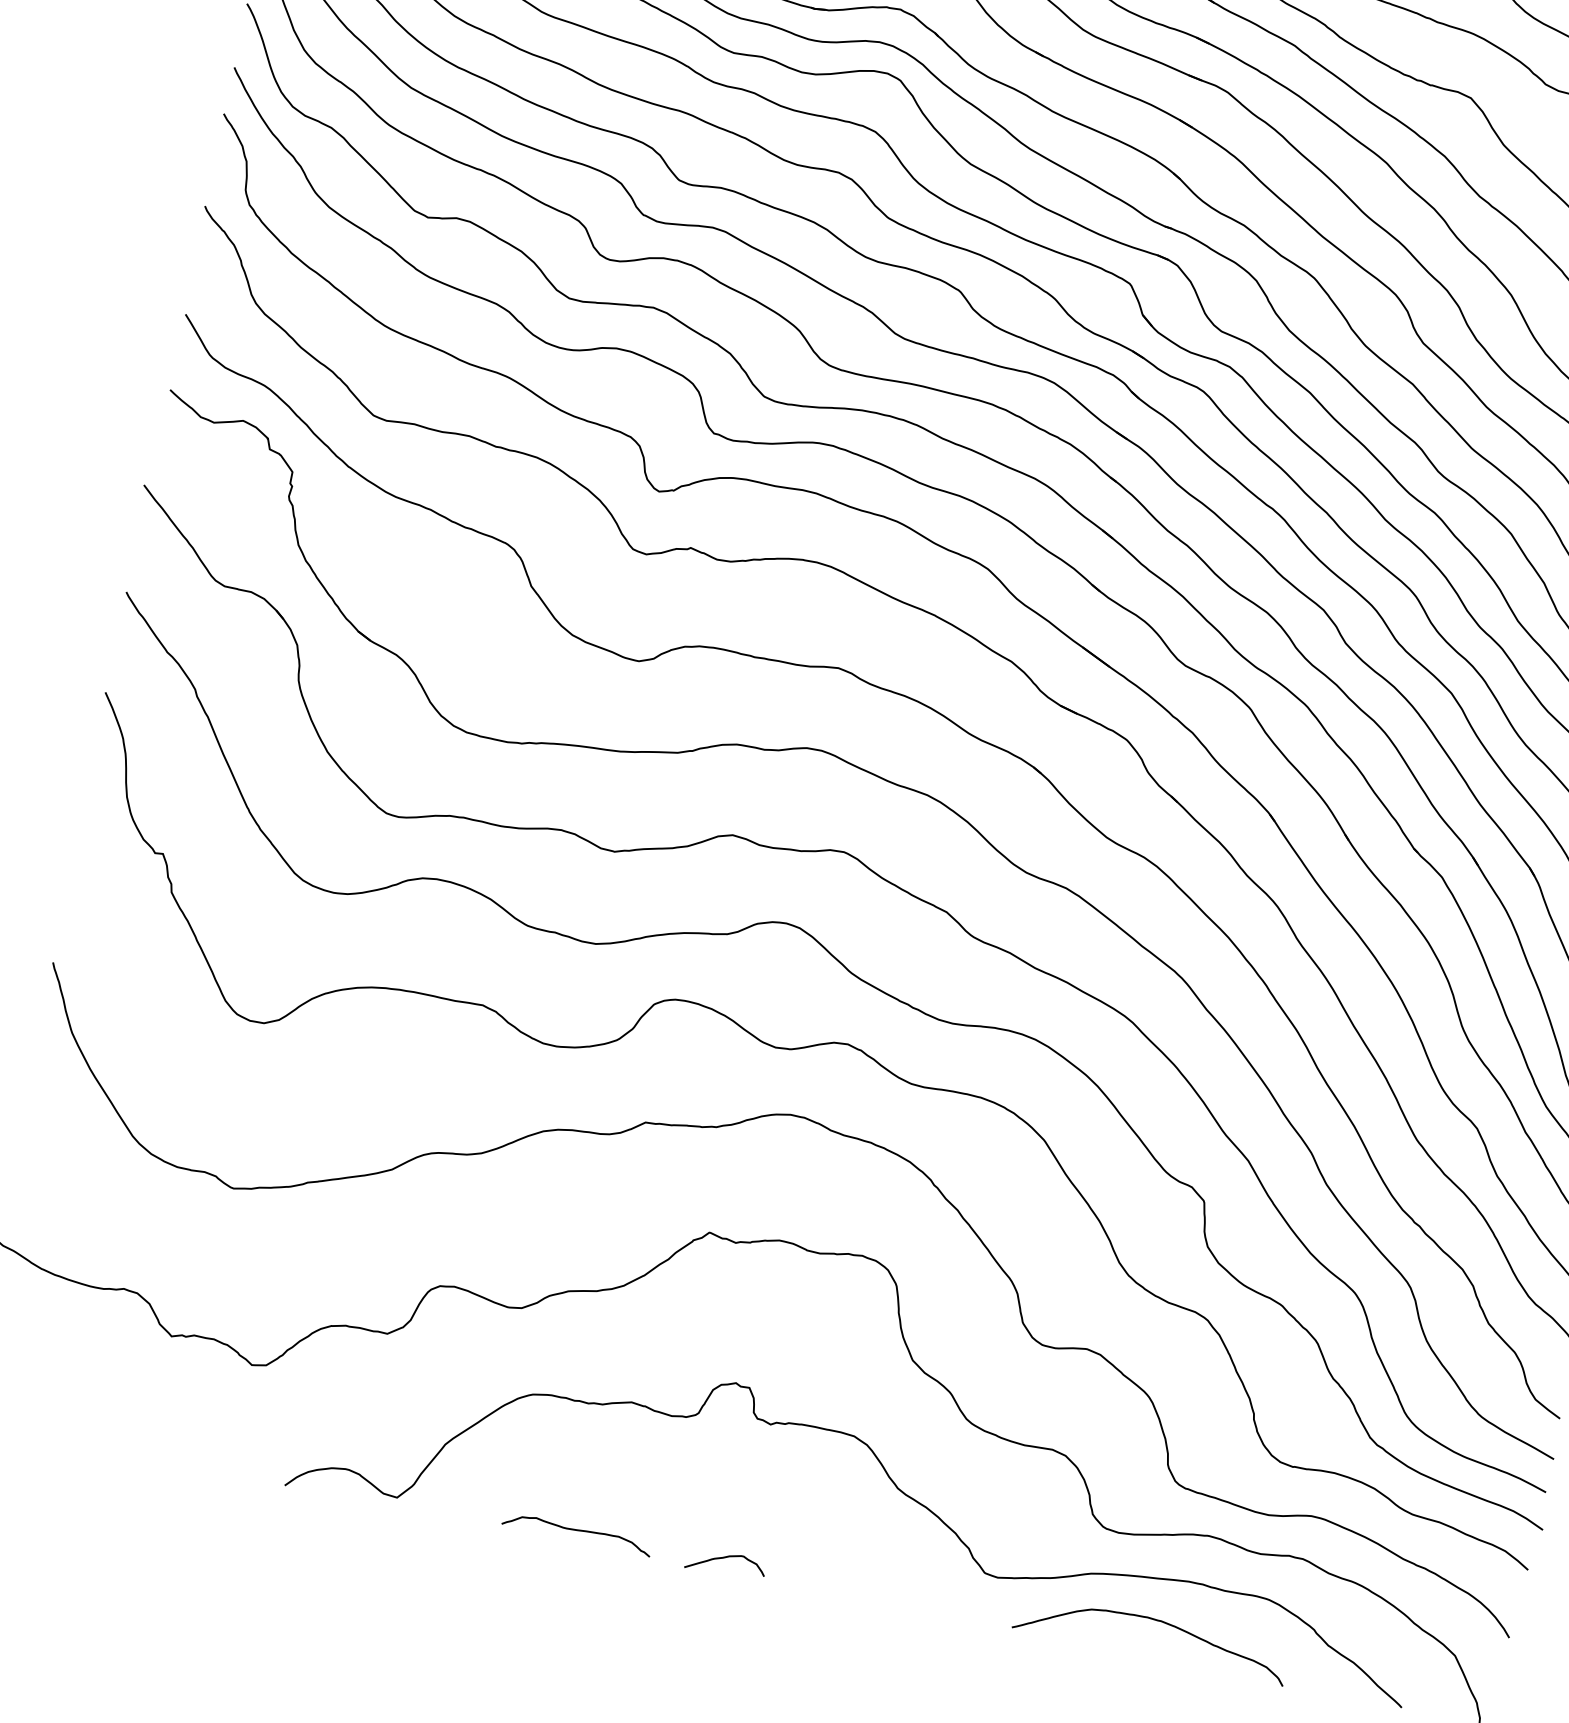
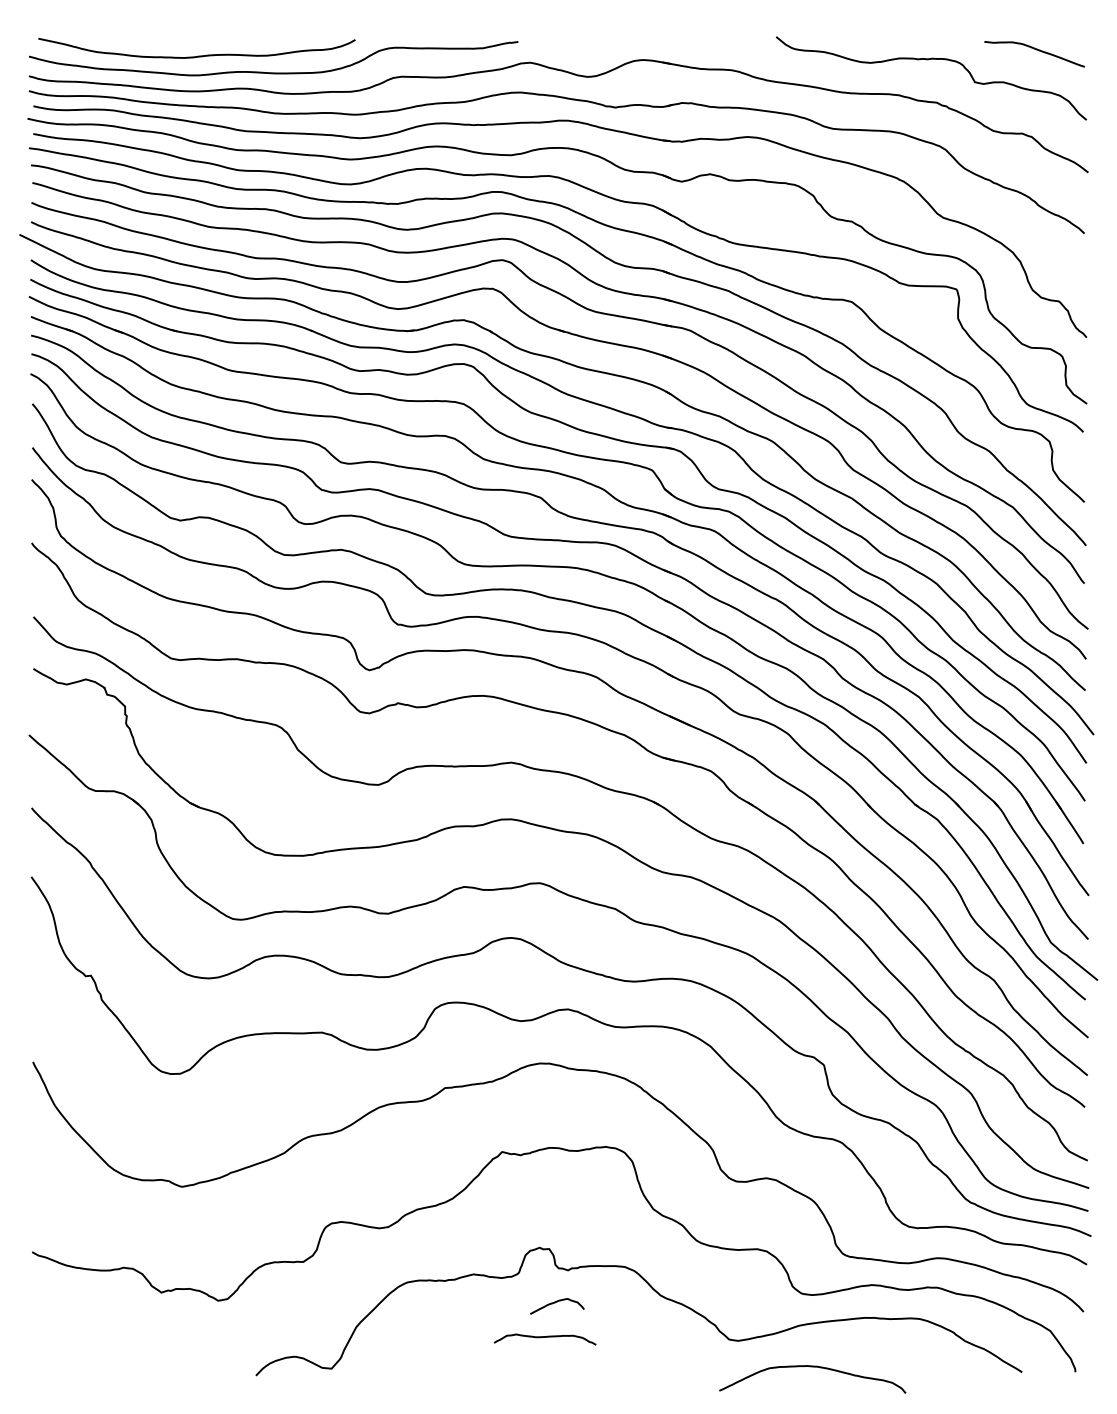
curve: (576, 1530) -> (544, 1337), moved
curve: (724, 1559) -> (555, 1303), moved
curve: (1154, 1621) -> (812, 1367), moved

